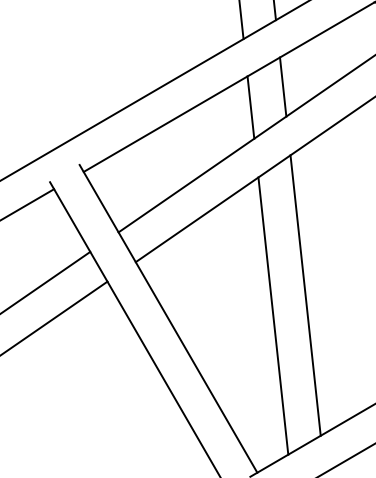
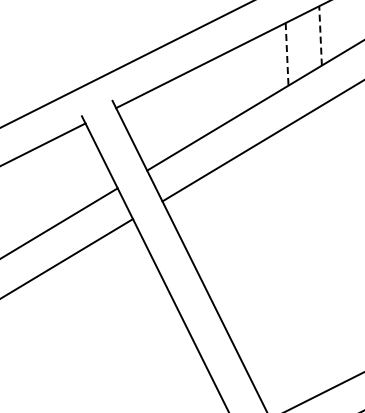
line: (283, 87) -> (320, 36), solid -> dashed
line: (250, 108) -> (286, 55), solid -> dashed
line: (305, 295) -> (329, 245), removed
line: (273, 315) -> (296, 263), removed

